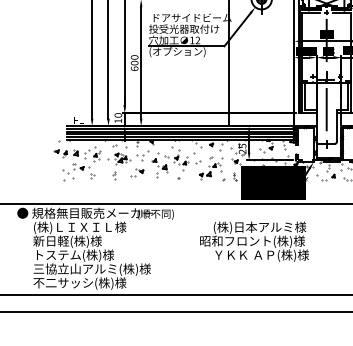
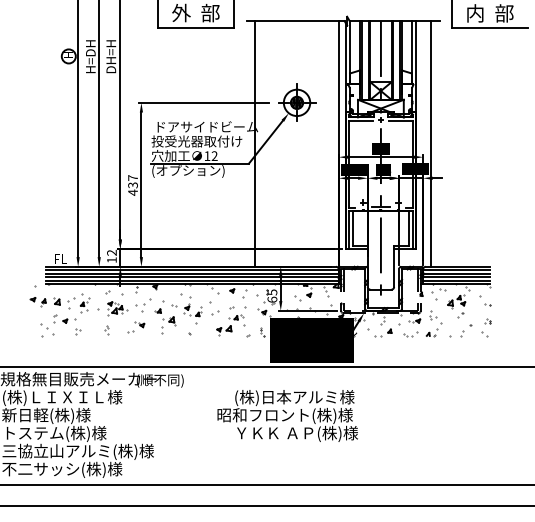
text: (134, 63) -> (132, 185), 600 -> 437
text: (117, 115) -> (111, 252), 10 -> 12
text: (242, 151) -> (272, 299), 25 -> 65

